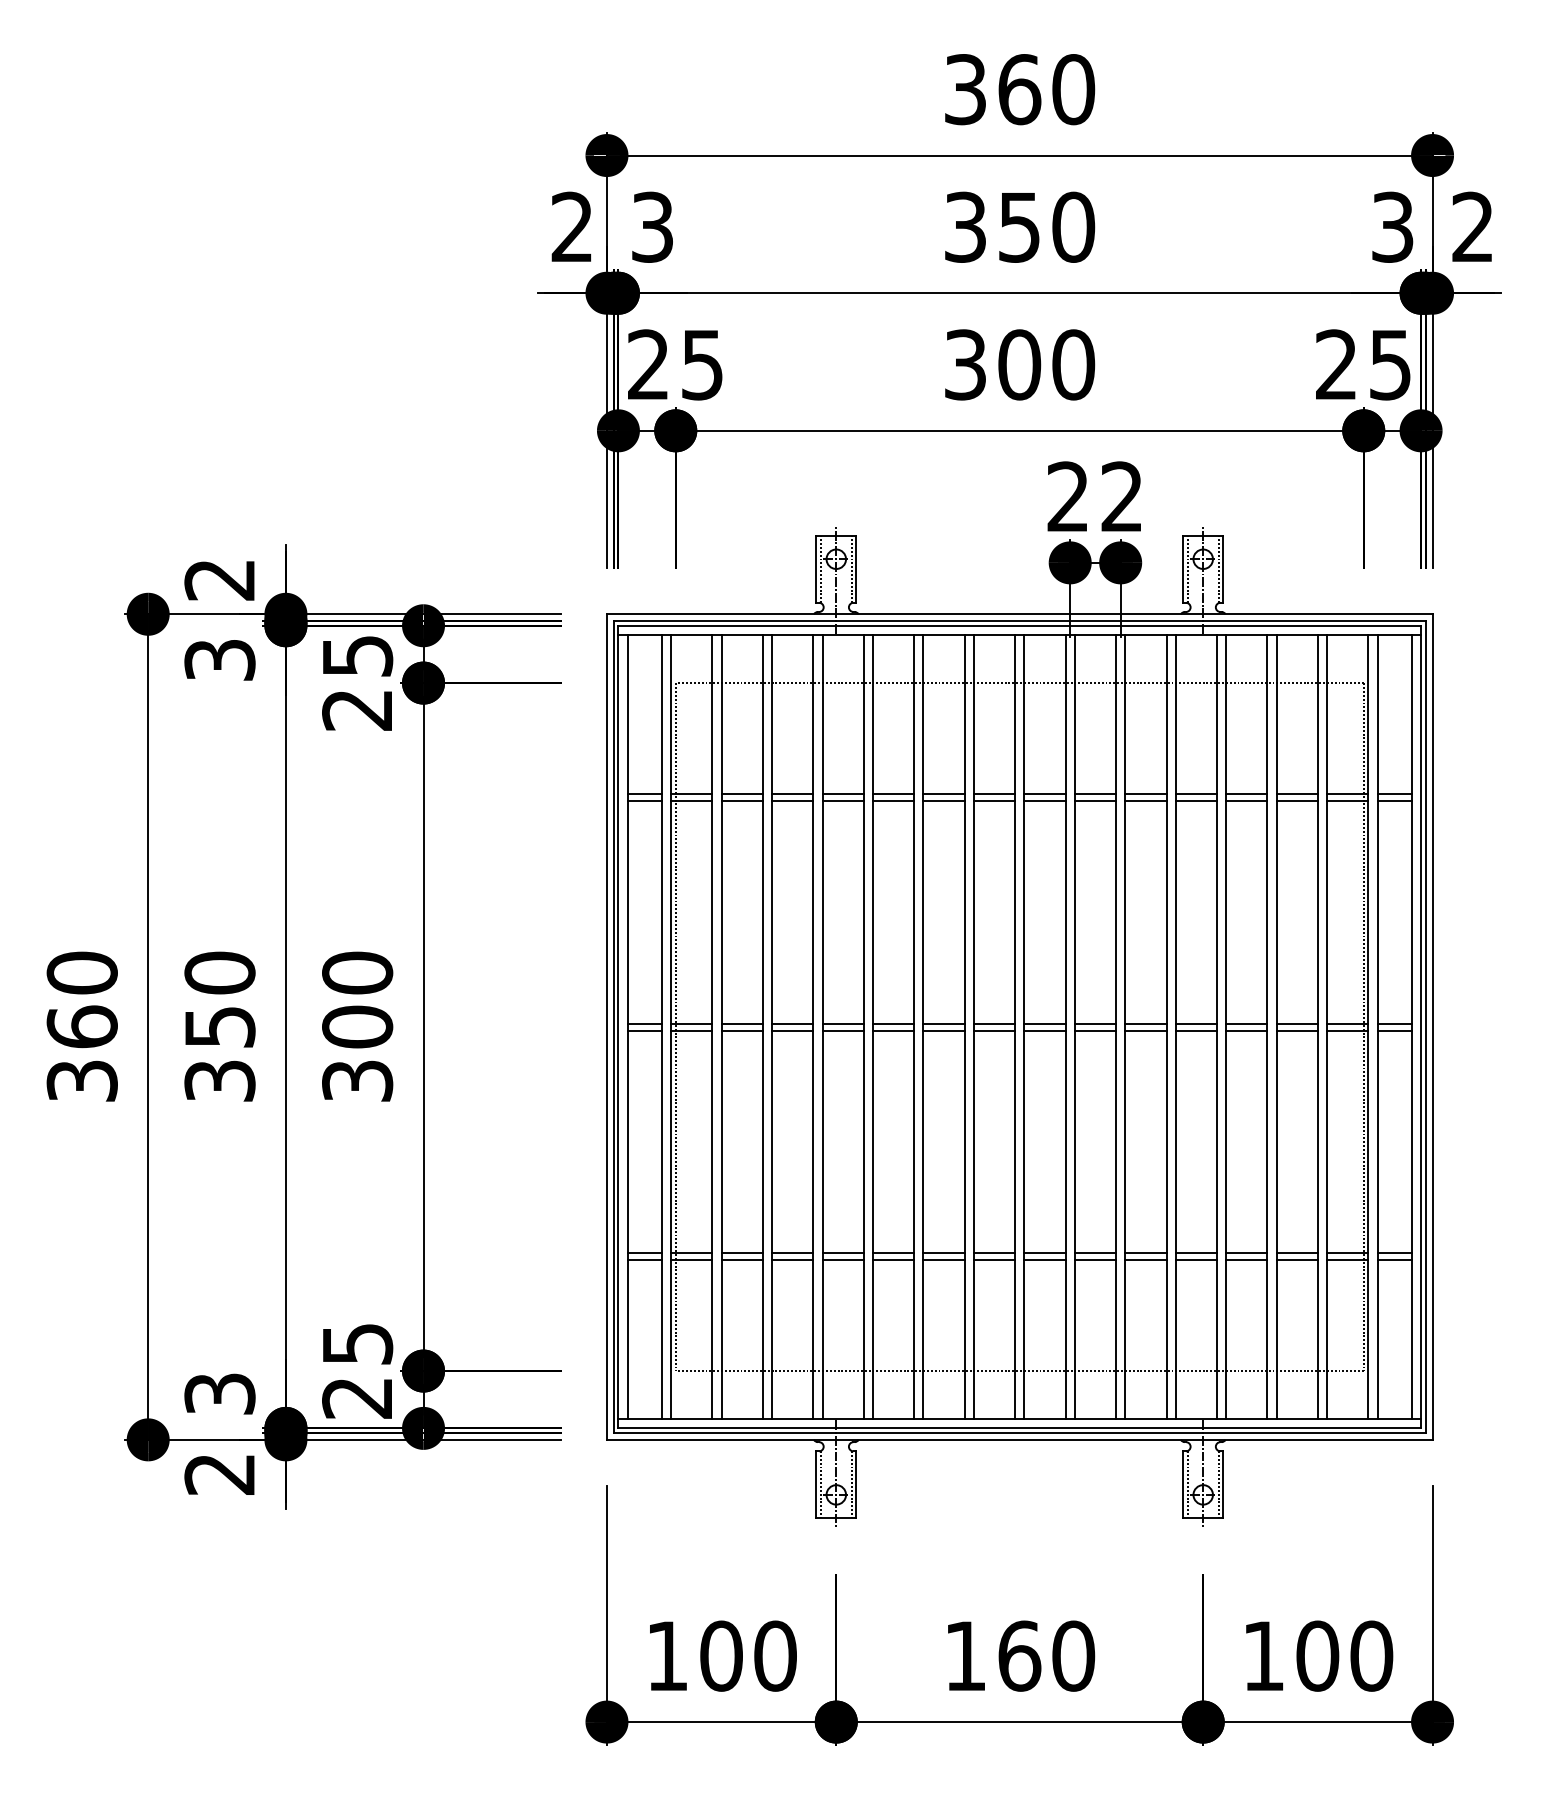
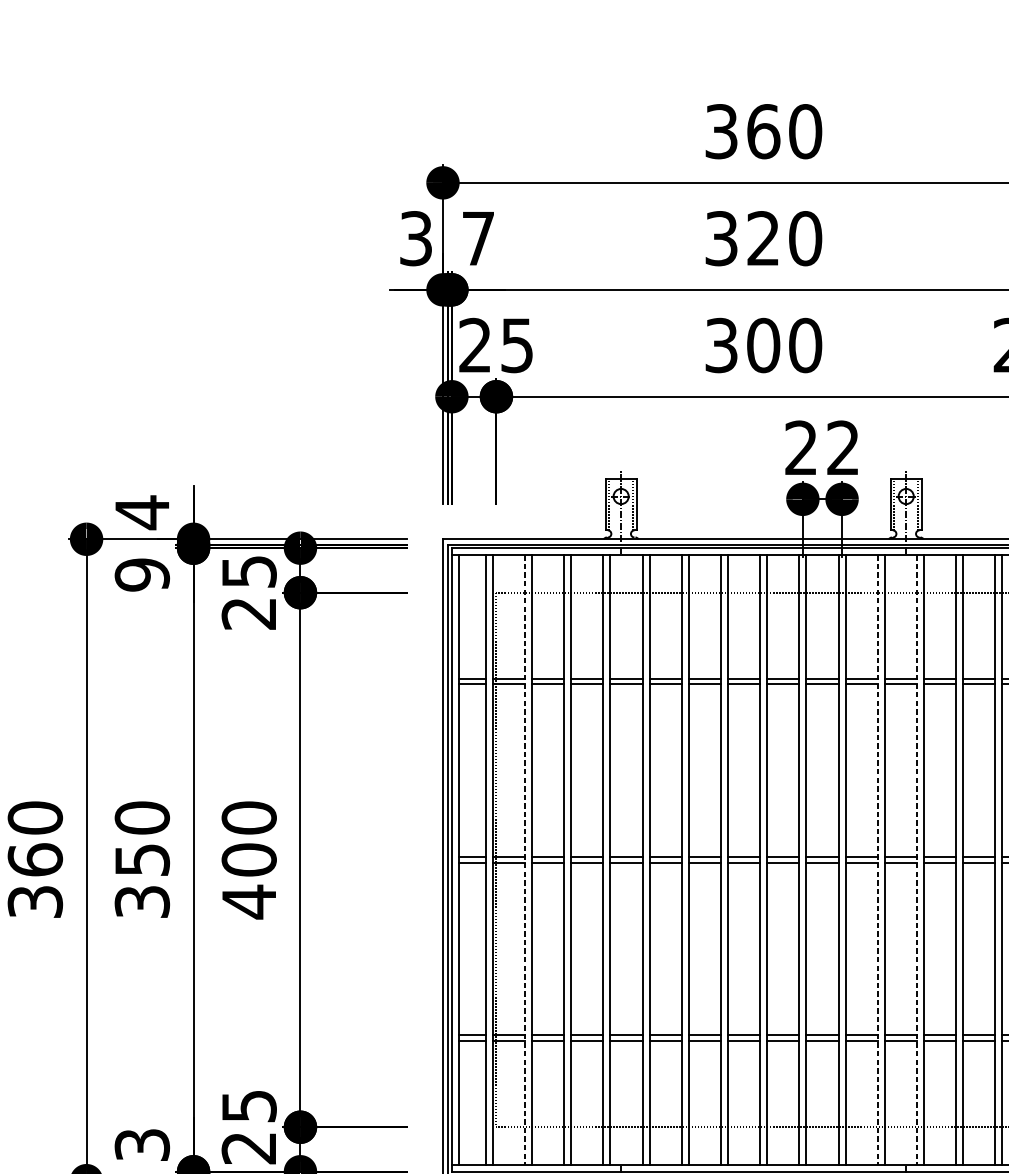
text: (571, 226) -> (415, 238), 2 -> 3
text: (652, 226) -> (478, 238), 3 -> 7
text: (1019, 226) -> (763, 238), 350 -> 320
text: (219, 579) -> (141, 512), 2 -> 4
text: (219, 660) -> (141, 575), 3 -> 9
line: (712, 1027) -> (524, 860), solid -> dashed
line: (1166, 1027) -> (877, 860), solid -> dashed
line: (1216, 1027) -> (916, 860), solid -> dashed
text: (357, 1080) -> (249, 901), 300 -> 400

